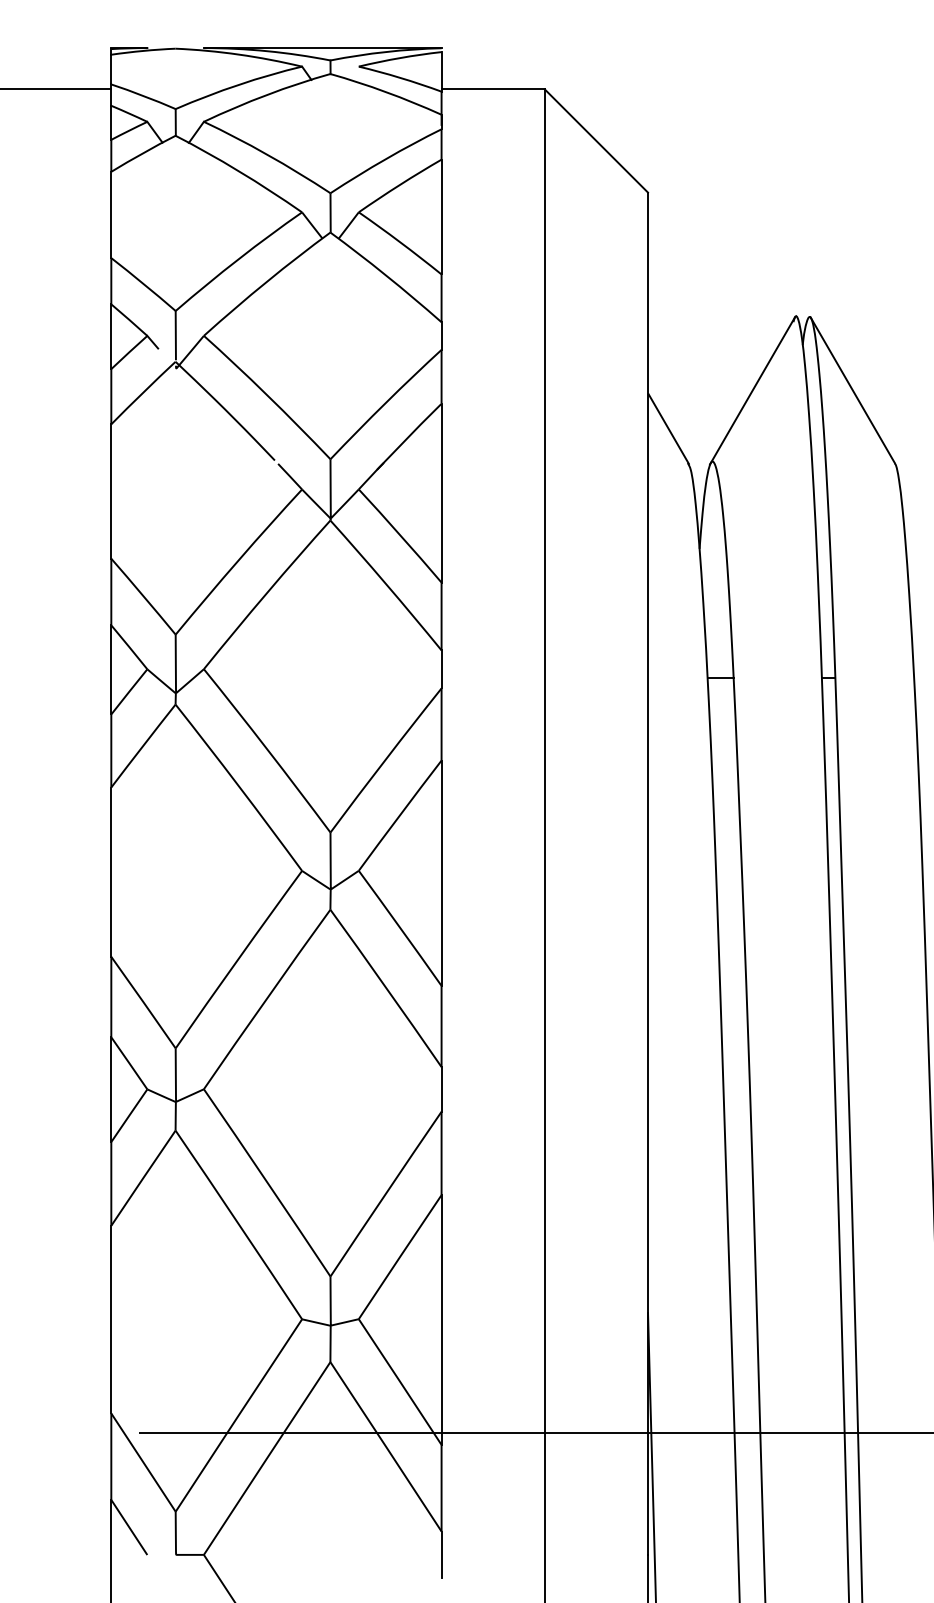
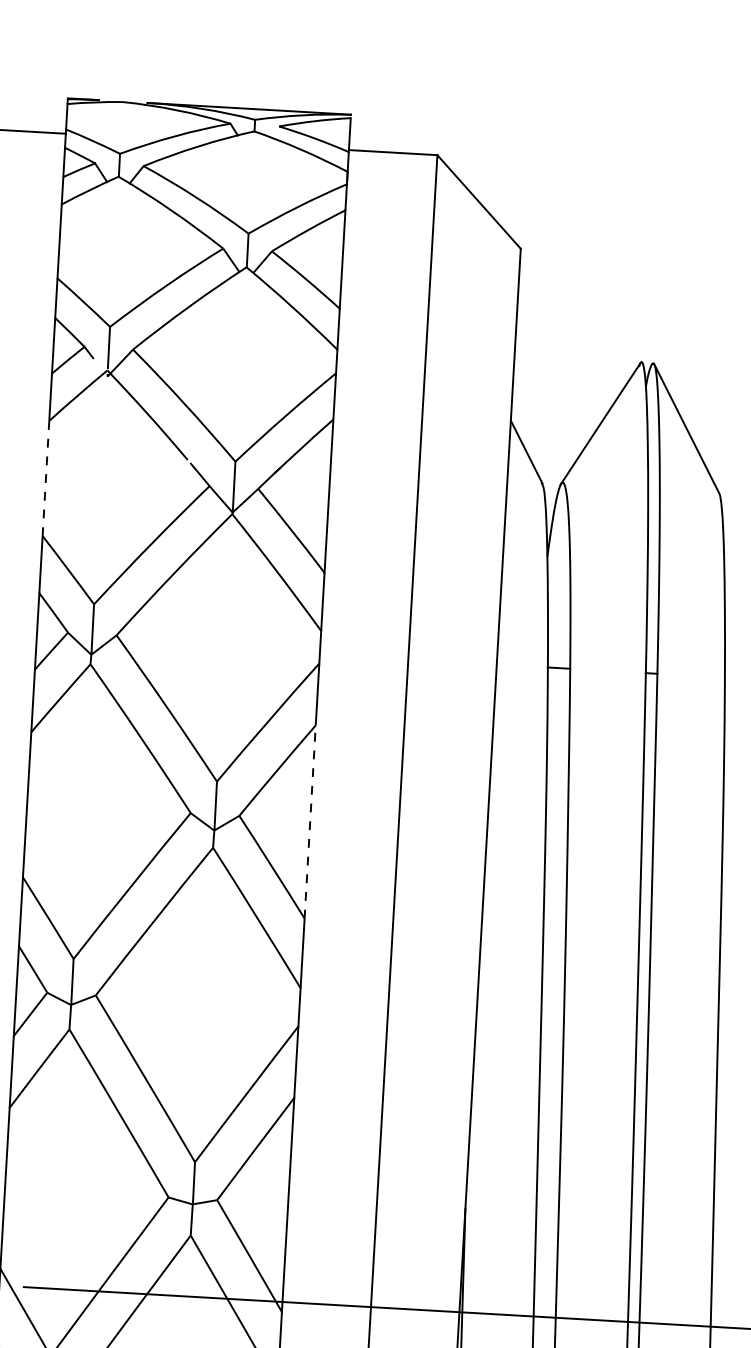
line: (111, 491) -> (46, 478), solid -> dashed
line: (441, 873) -> (310, 822), solid -> dashed

